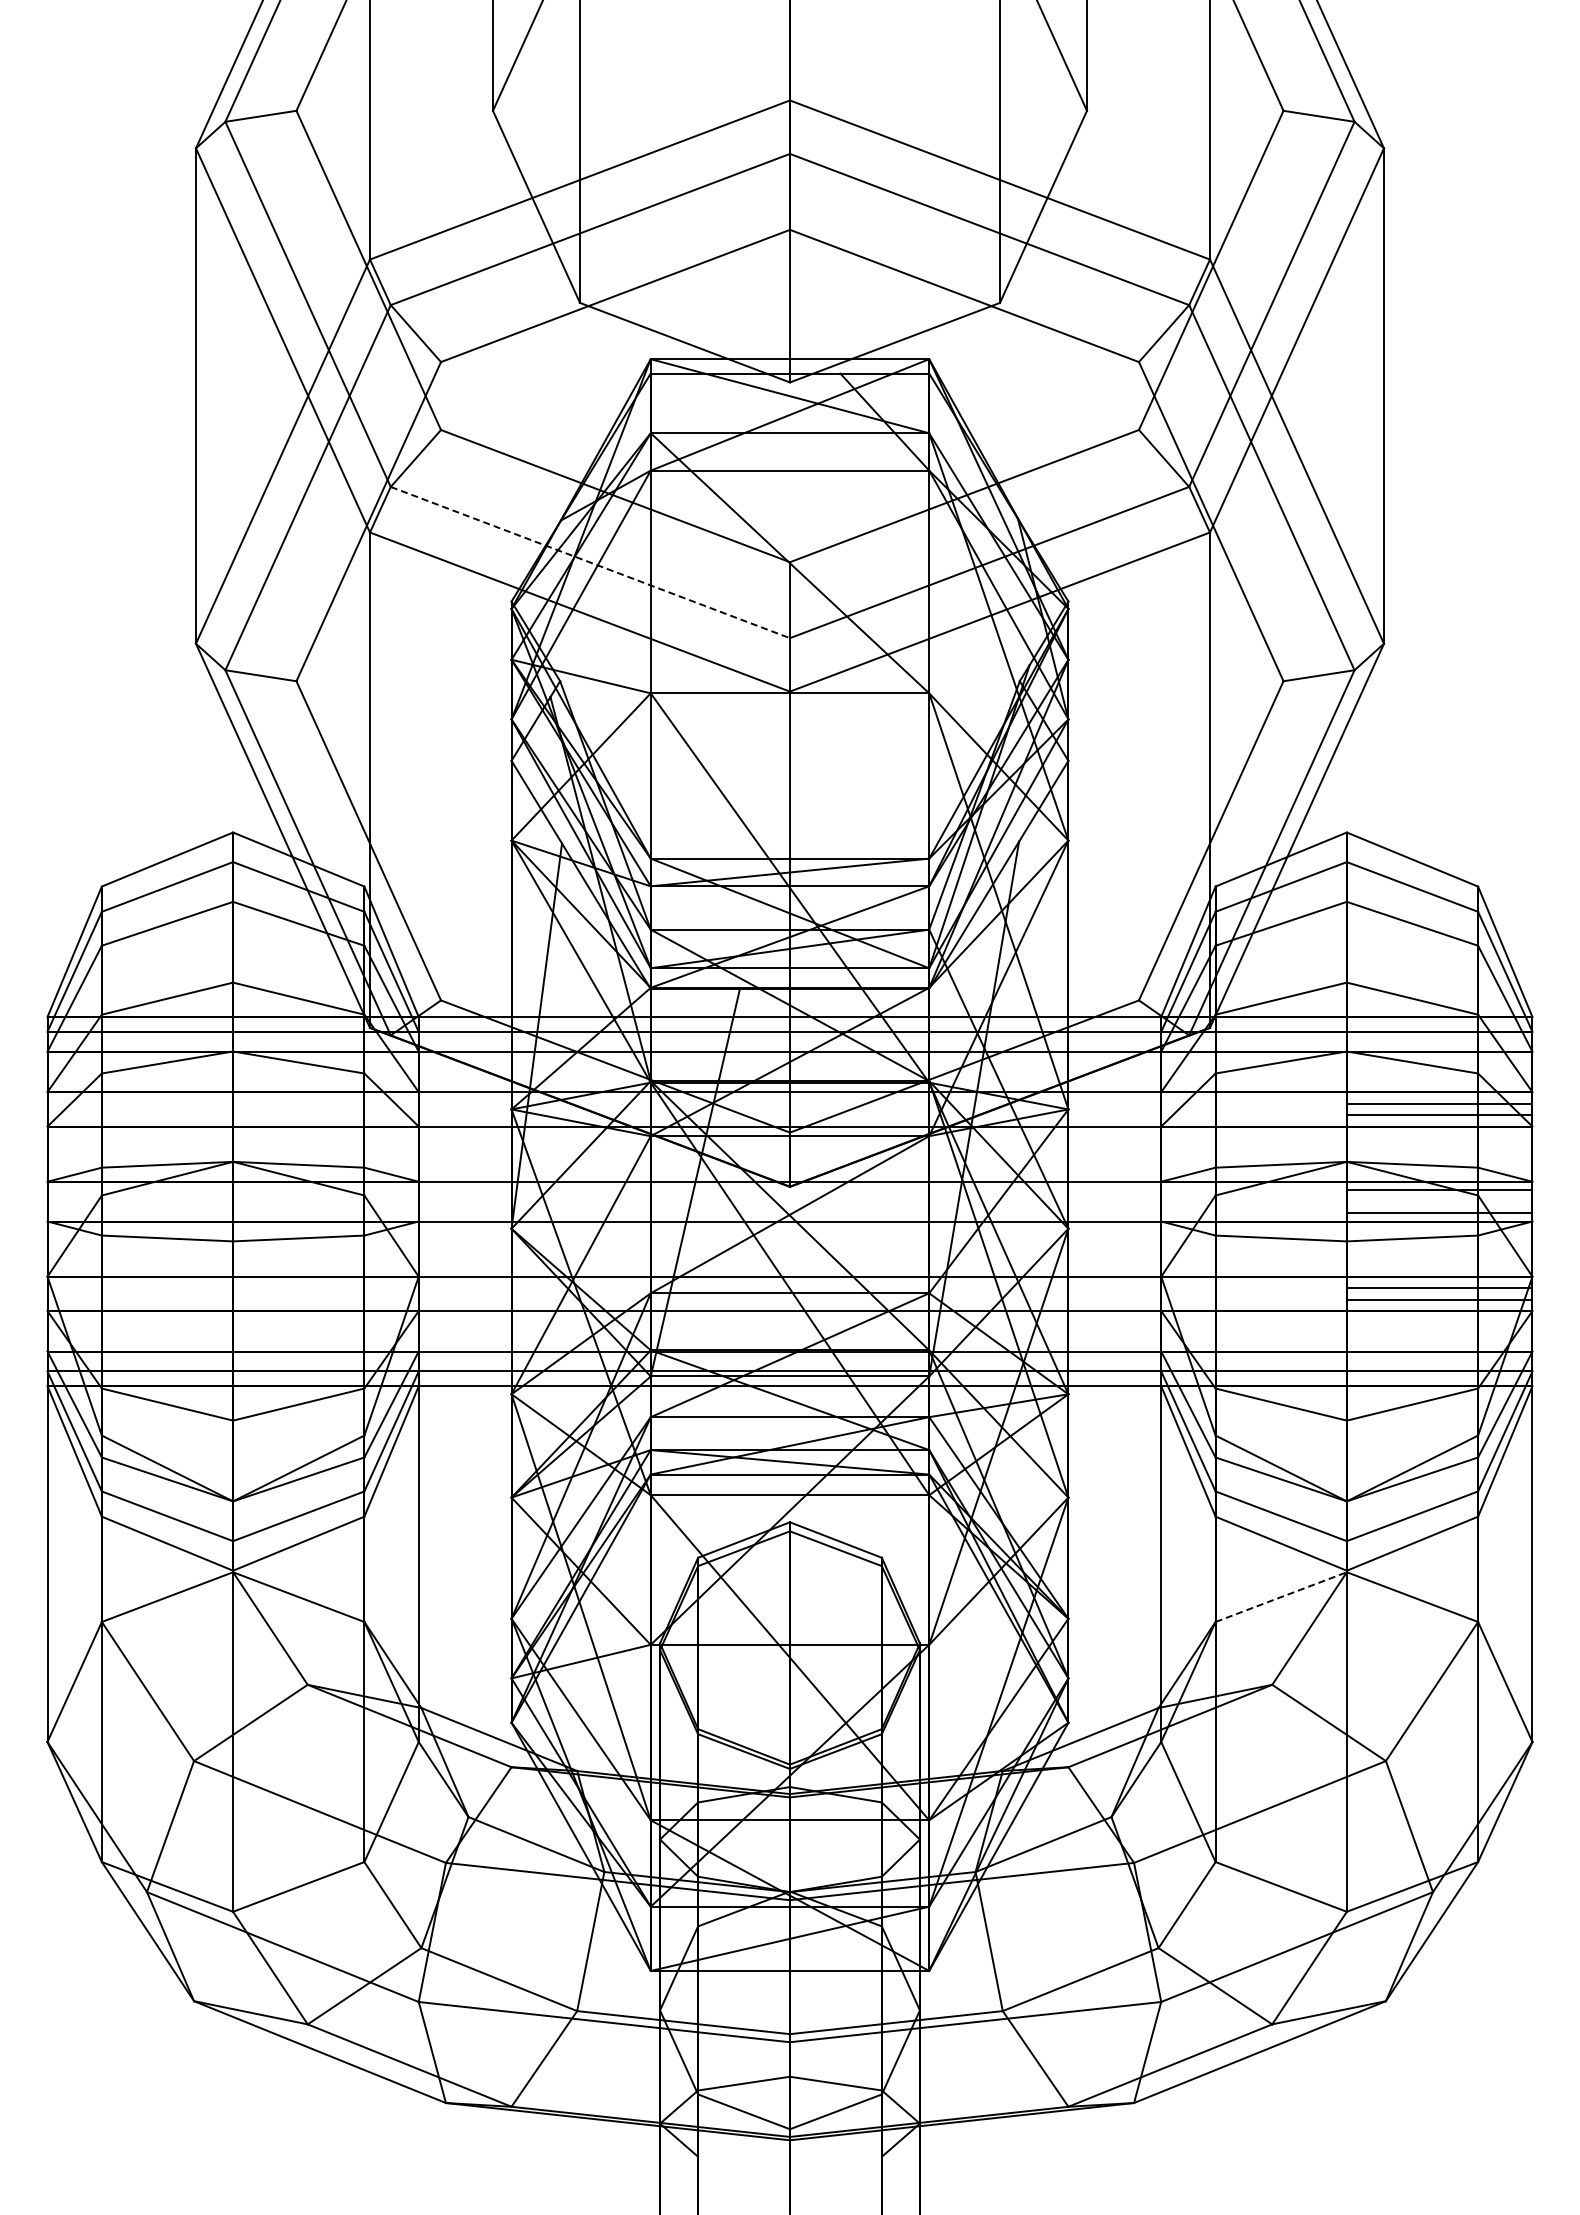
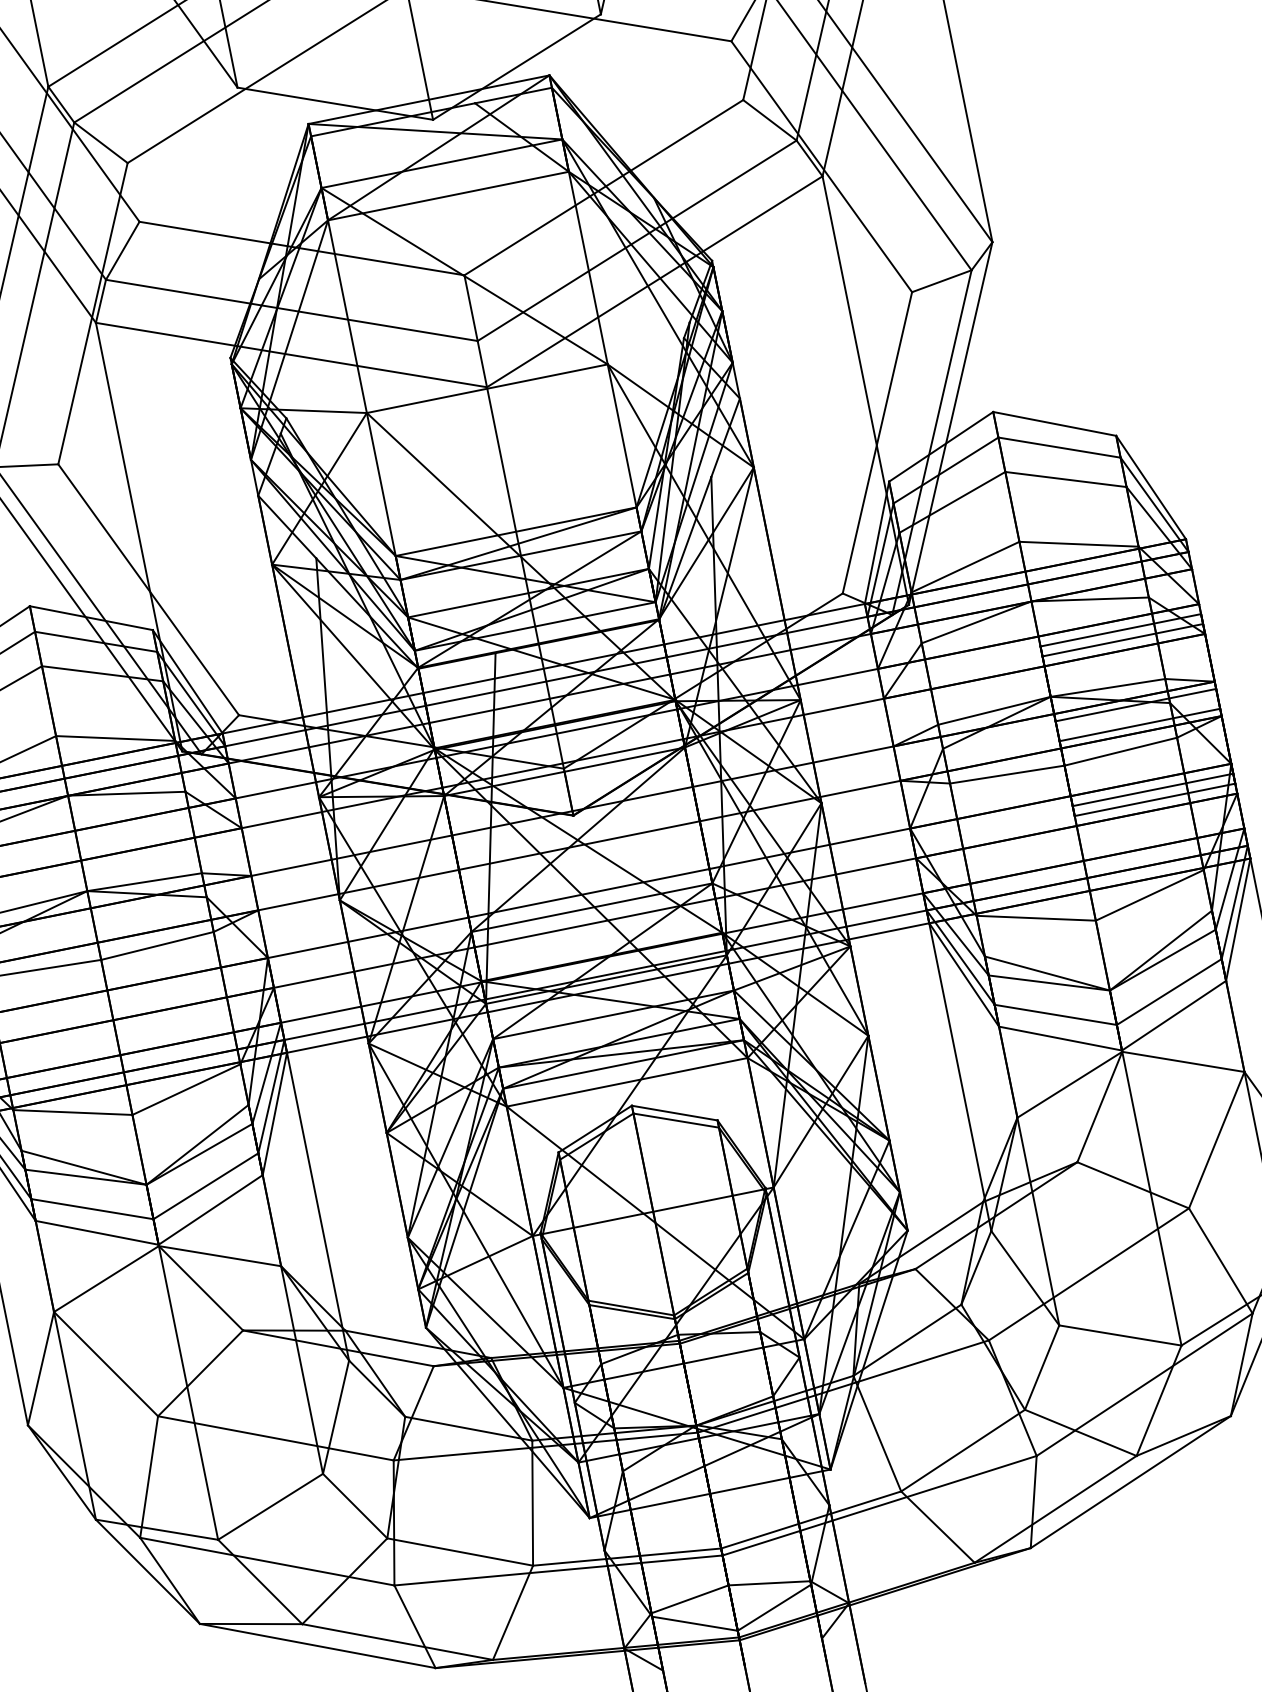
line: (590, 562) -> (291, 310), dashed -> solid
line: (1281, 1596) -> (1069, 1084), dashed -> solid

